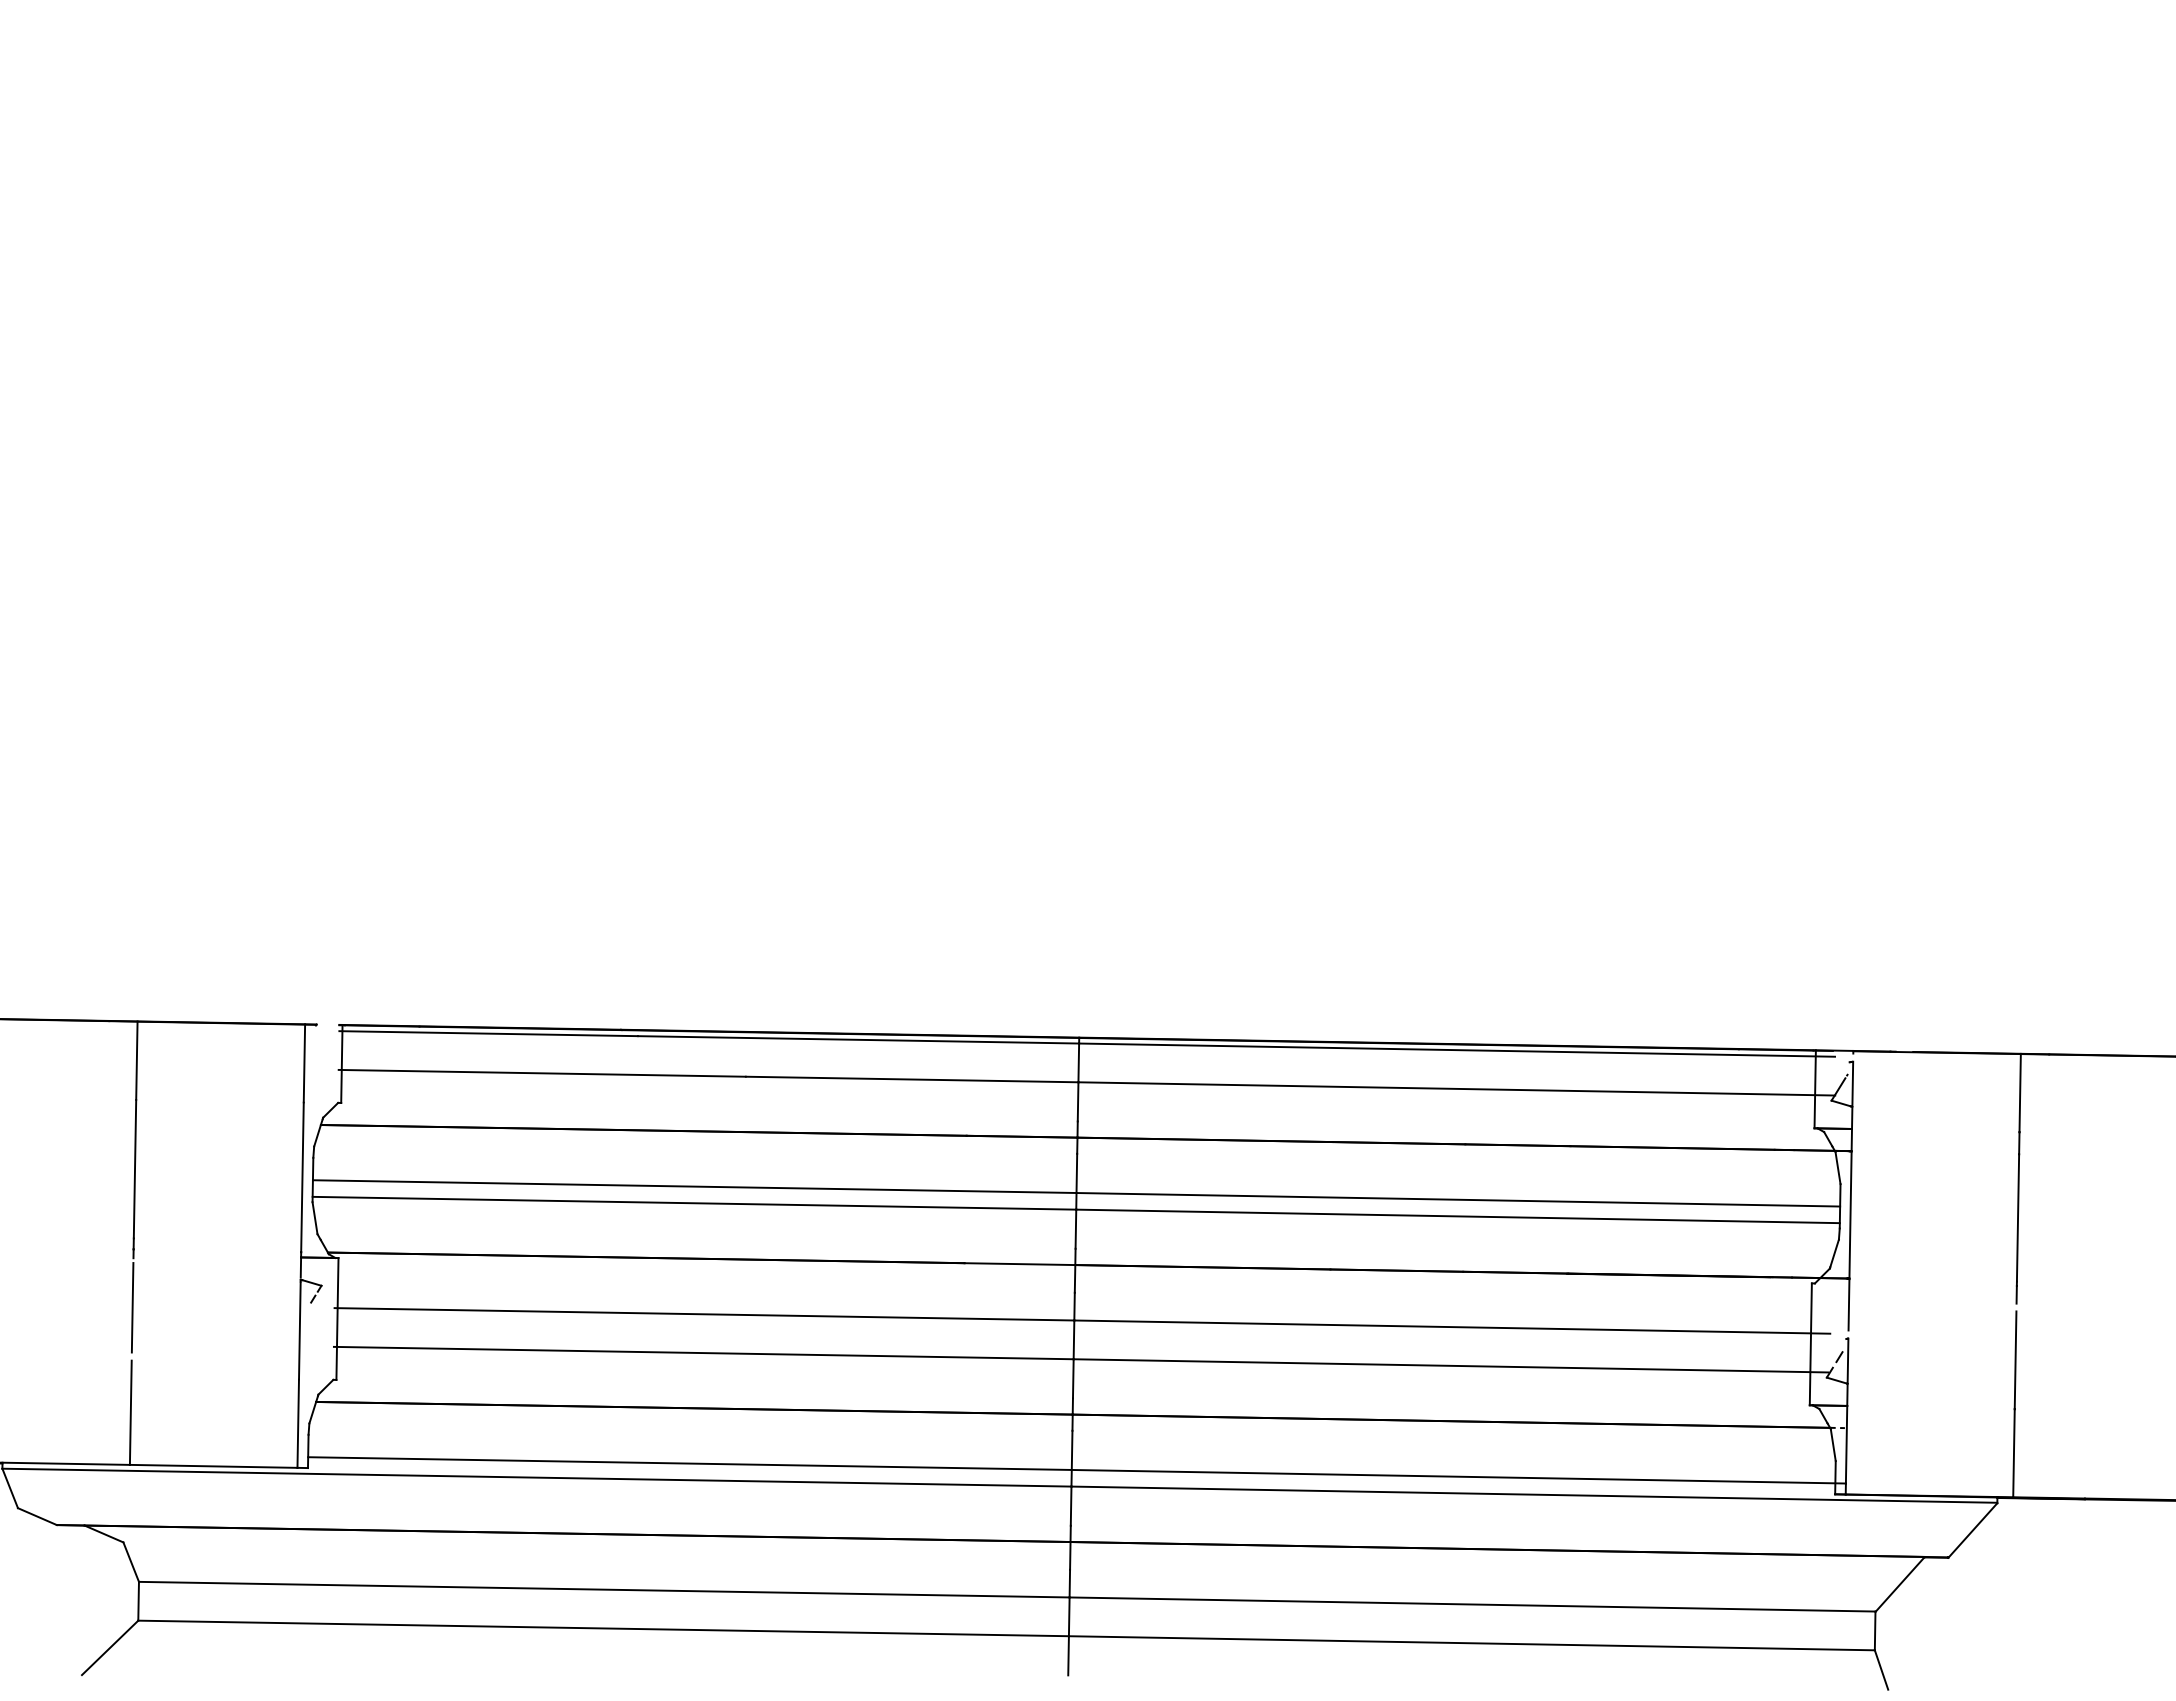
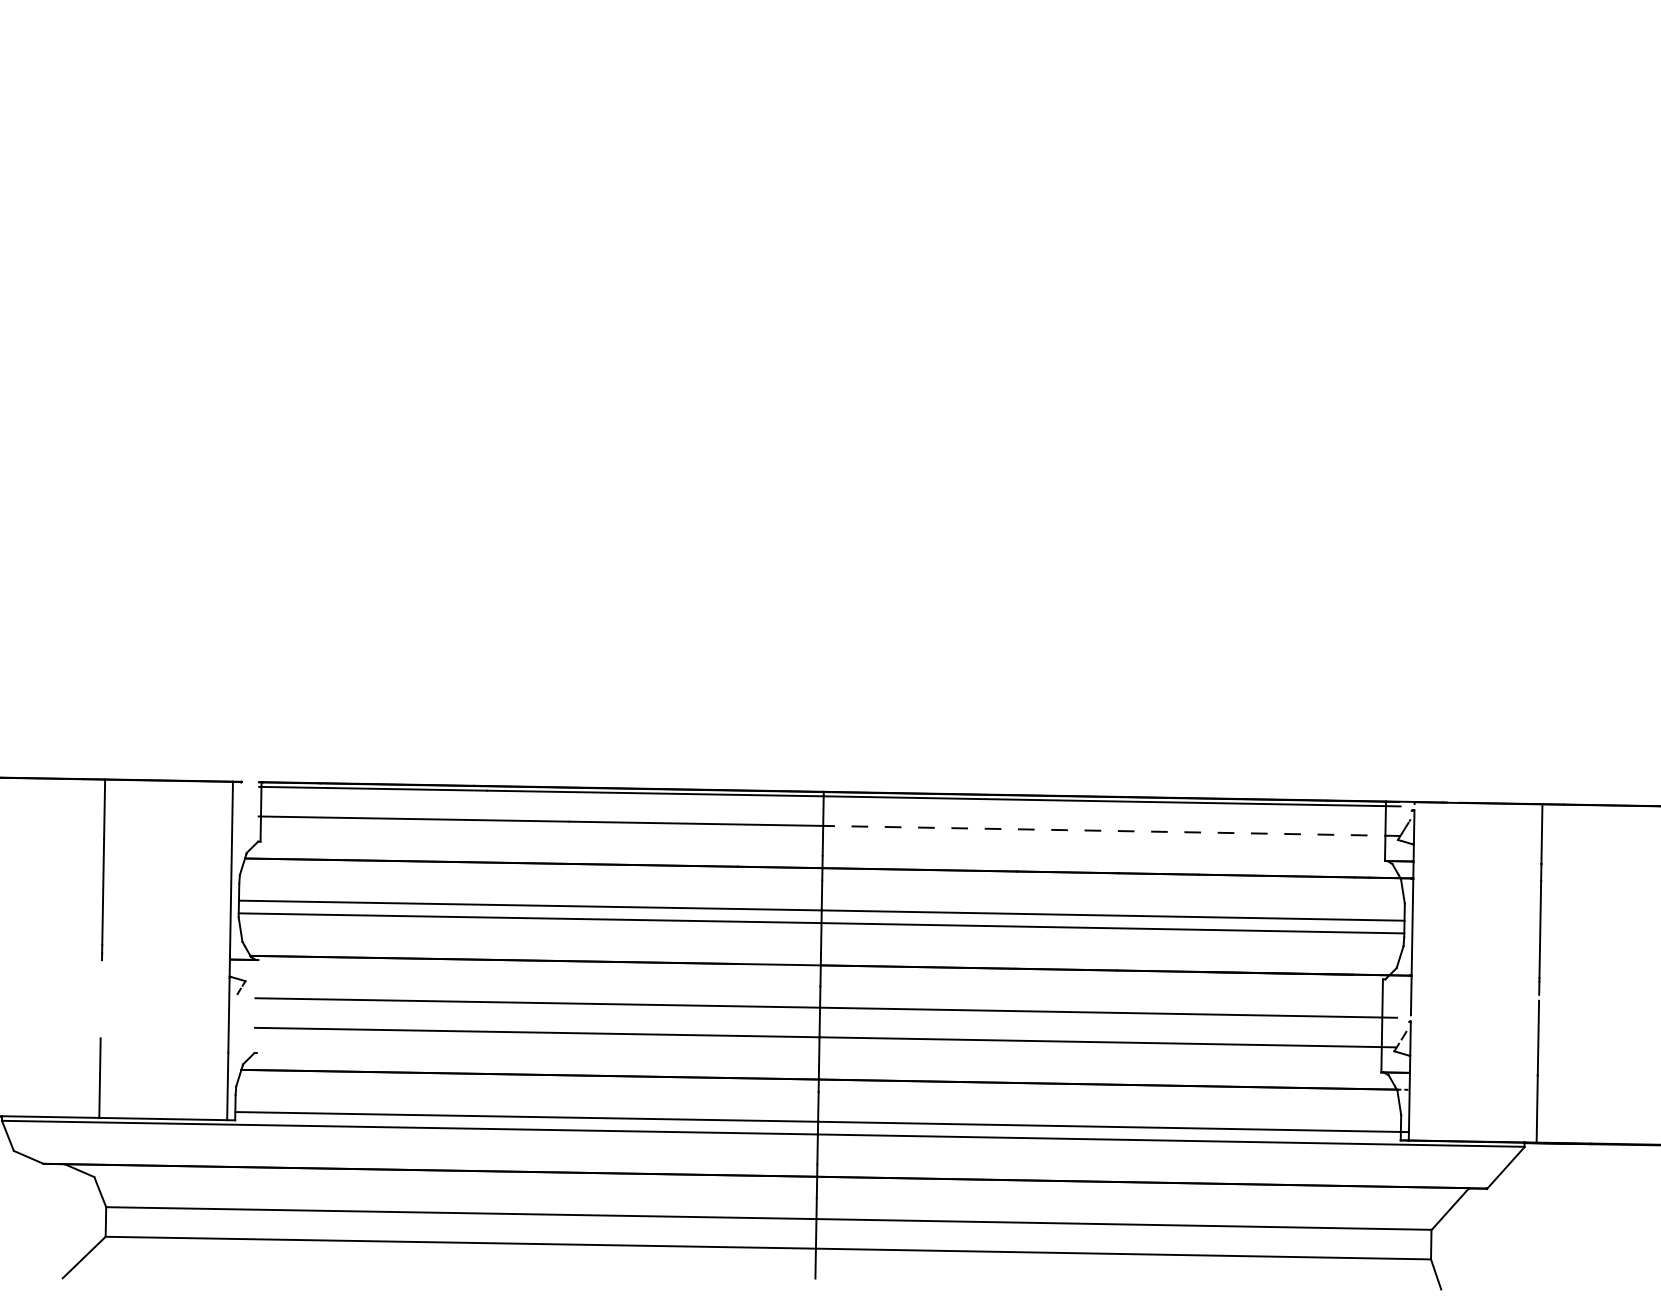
line: (1456, 1088) -> (1111, 830), solid -> dashed
line: (132, 1307) -> (101, 997), removed
line: (337, 1318) -> (257, 1006), removed

